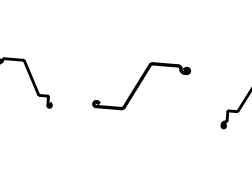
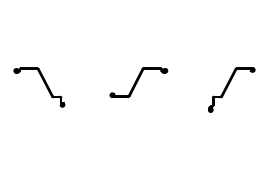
part: (141, 86) -> (138, 82), size x0.71

